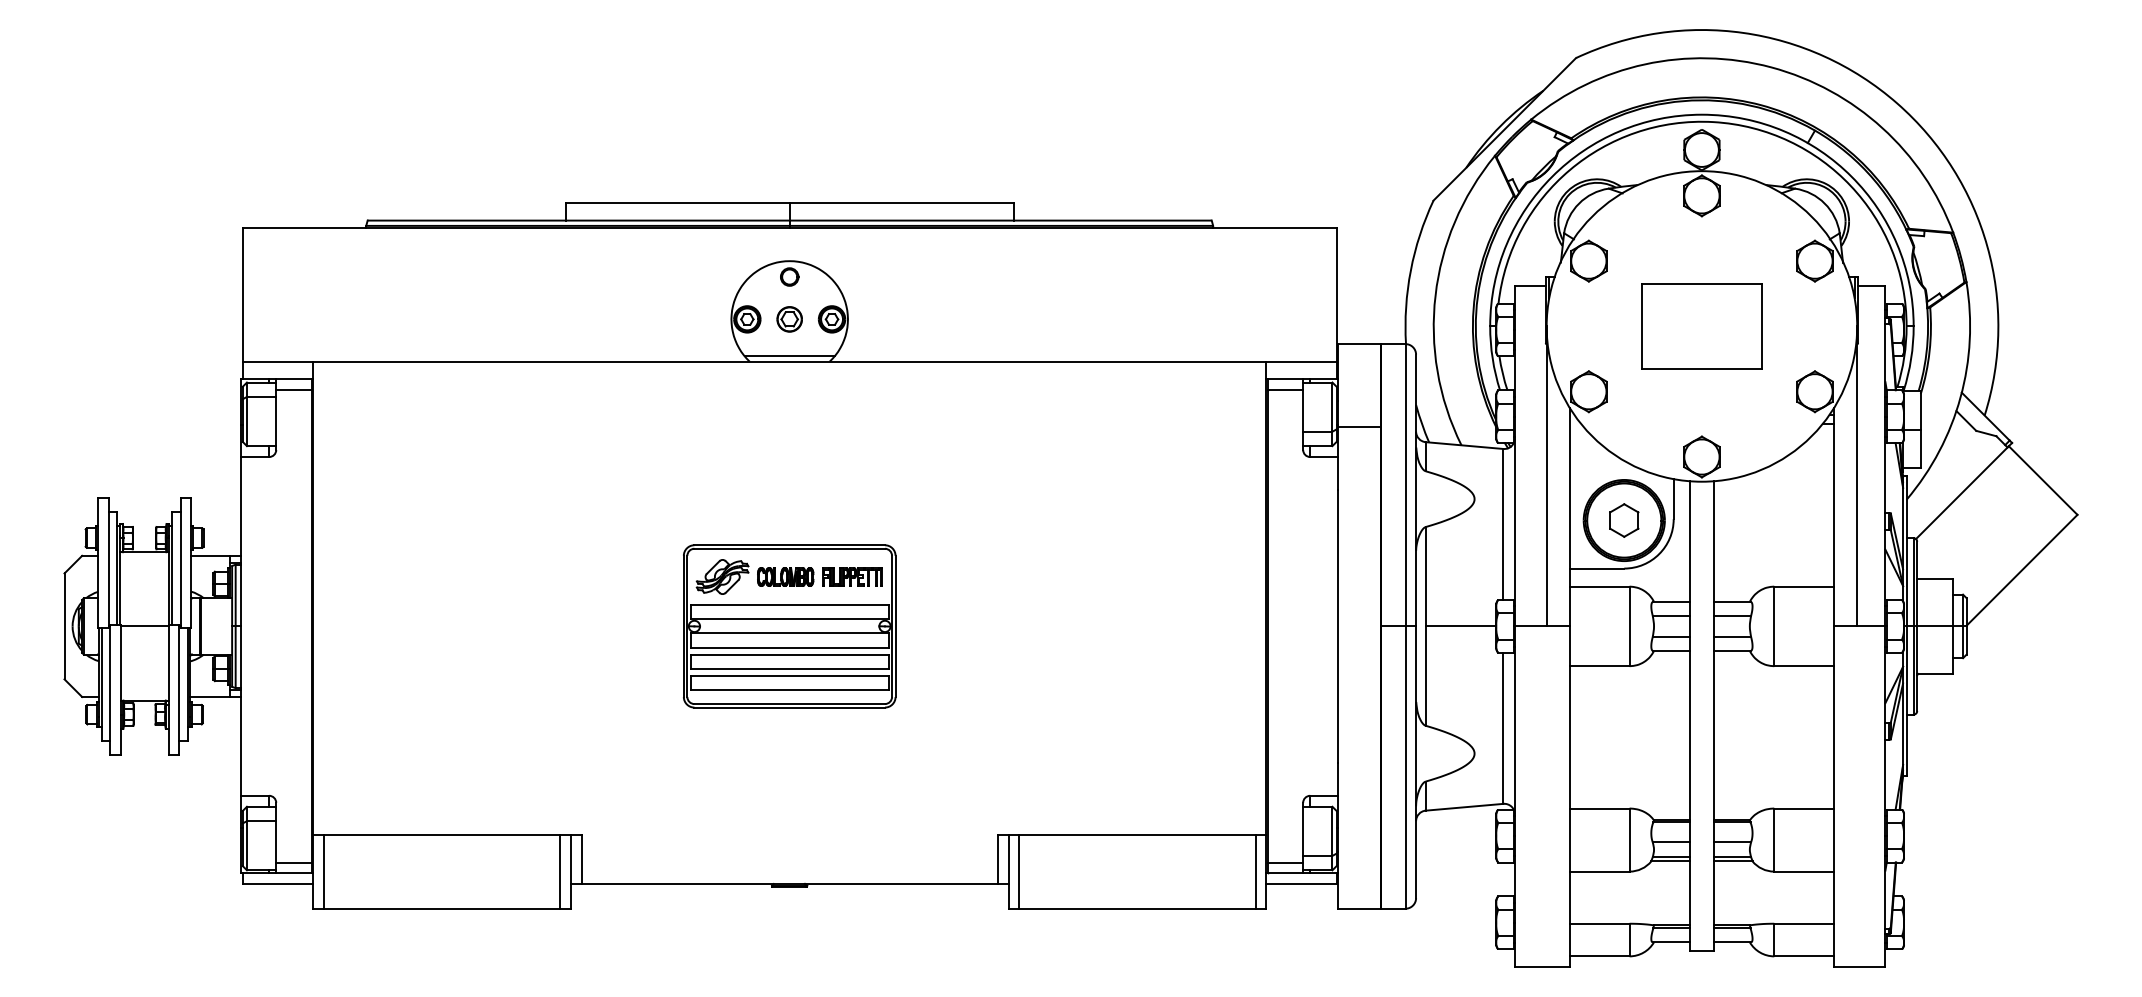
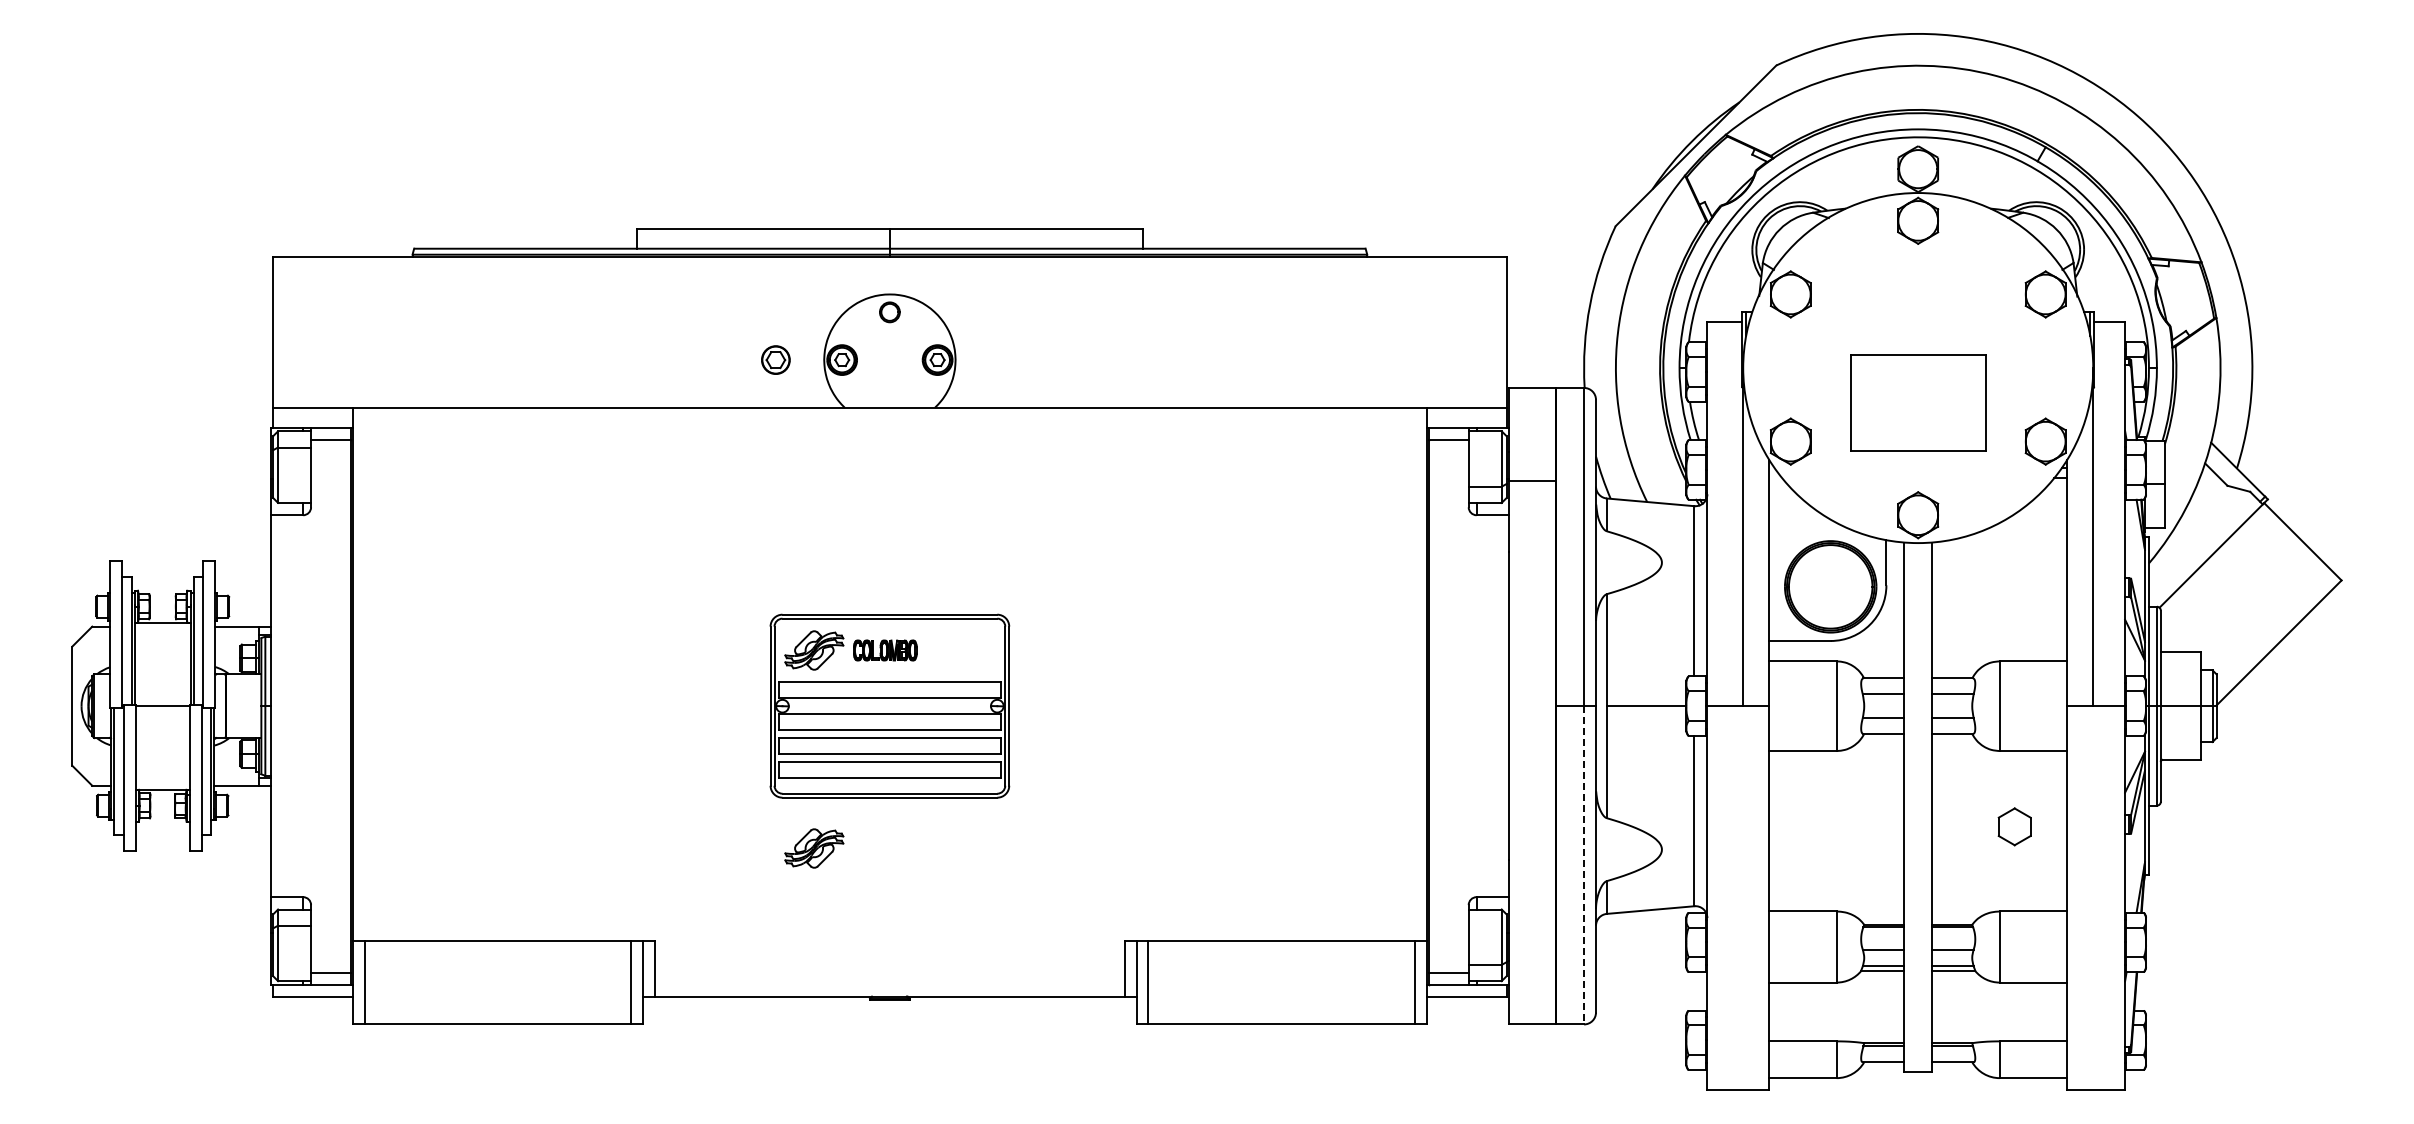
part: (789, 318) -> (775, 359), moved
part: (1702, 325) -> (1918, 402), moved
line: (789, 356) -> (889, 401), removed
part: (1624, 520) -> (2014, 826), moved
part: (852, 576) -> (960, 649), removed
part: (722, 752) -> (814, 848), added
line: (1405, 767) -> (1584, 865), solid -> dashed

